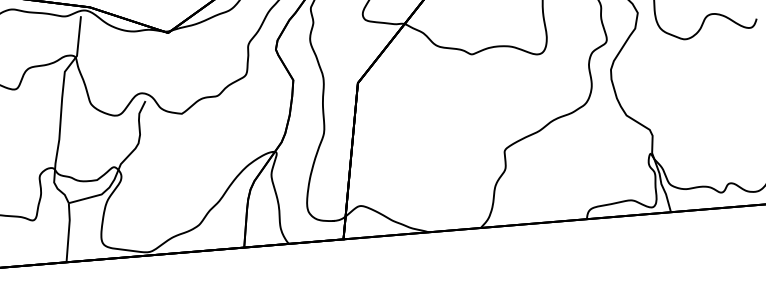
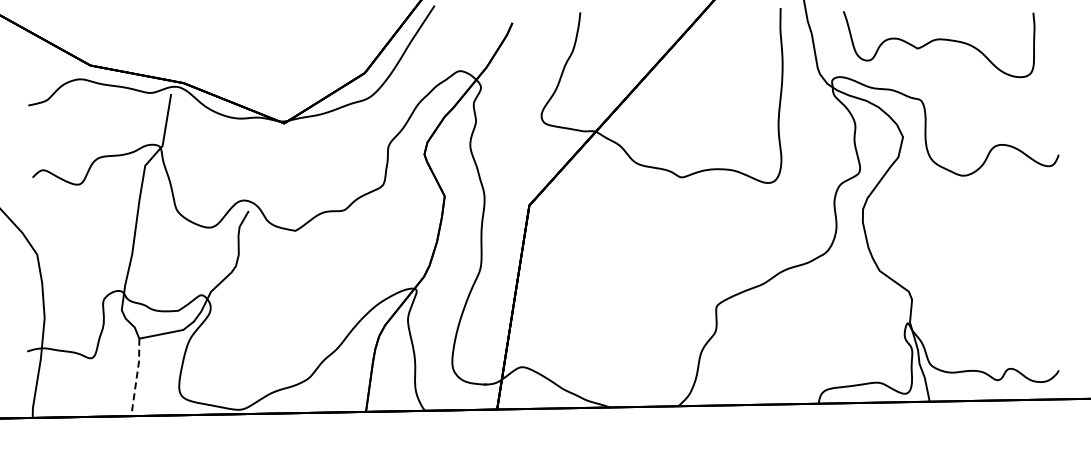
line: (68, 231) -> (136, 376), solid -> dashed

